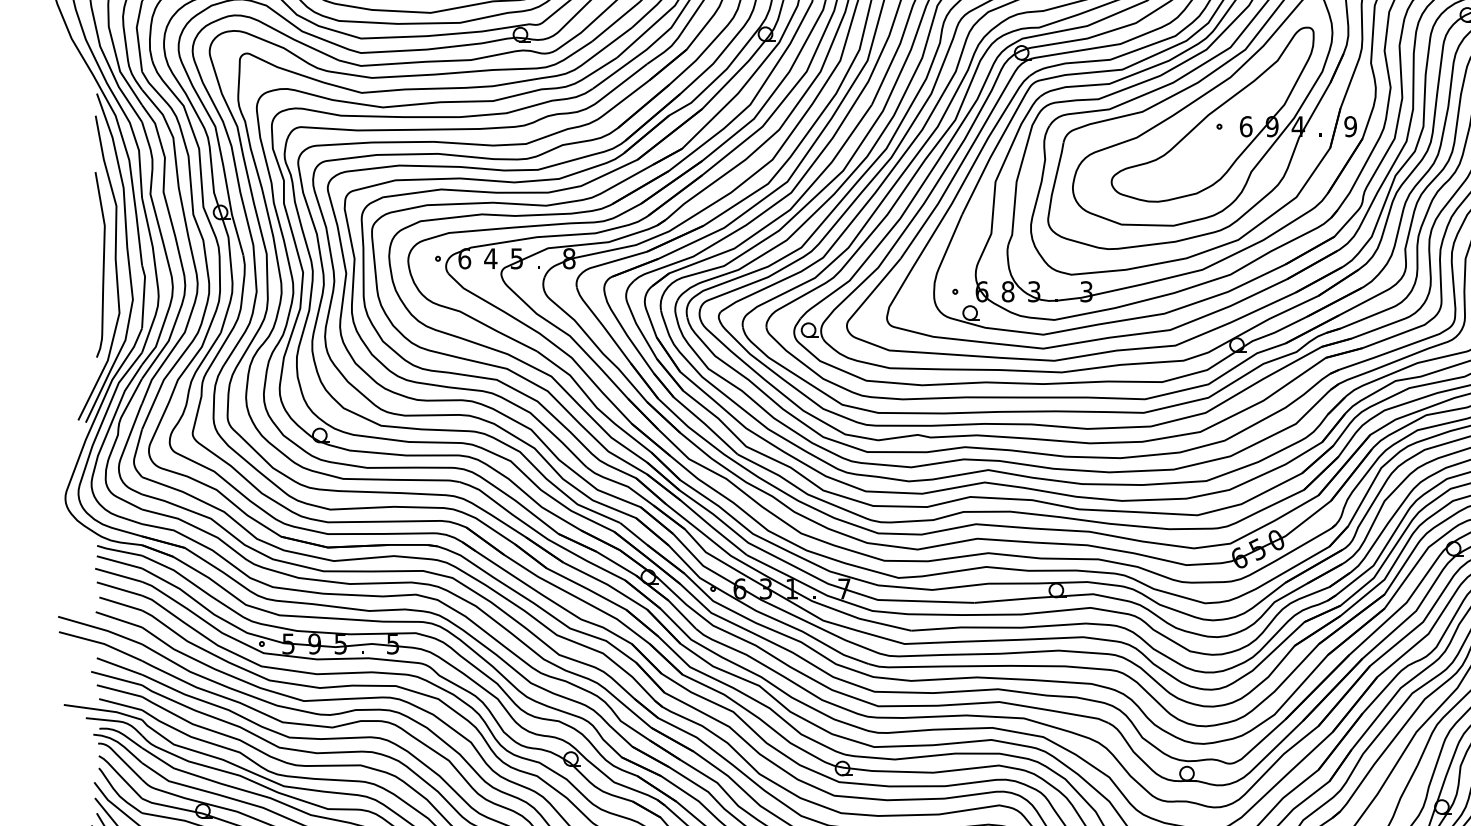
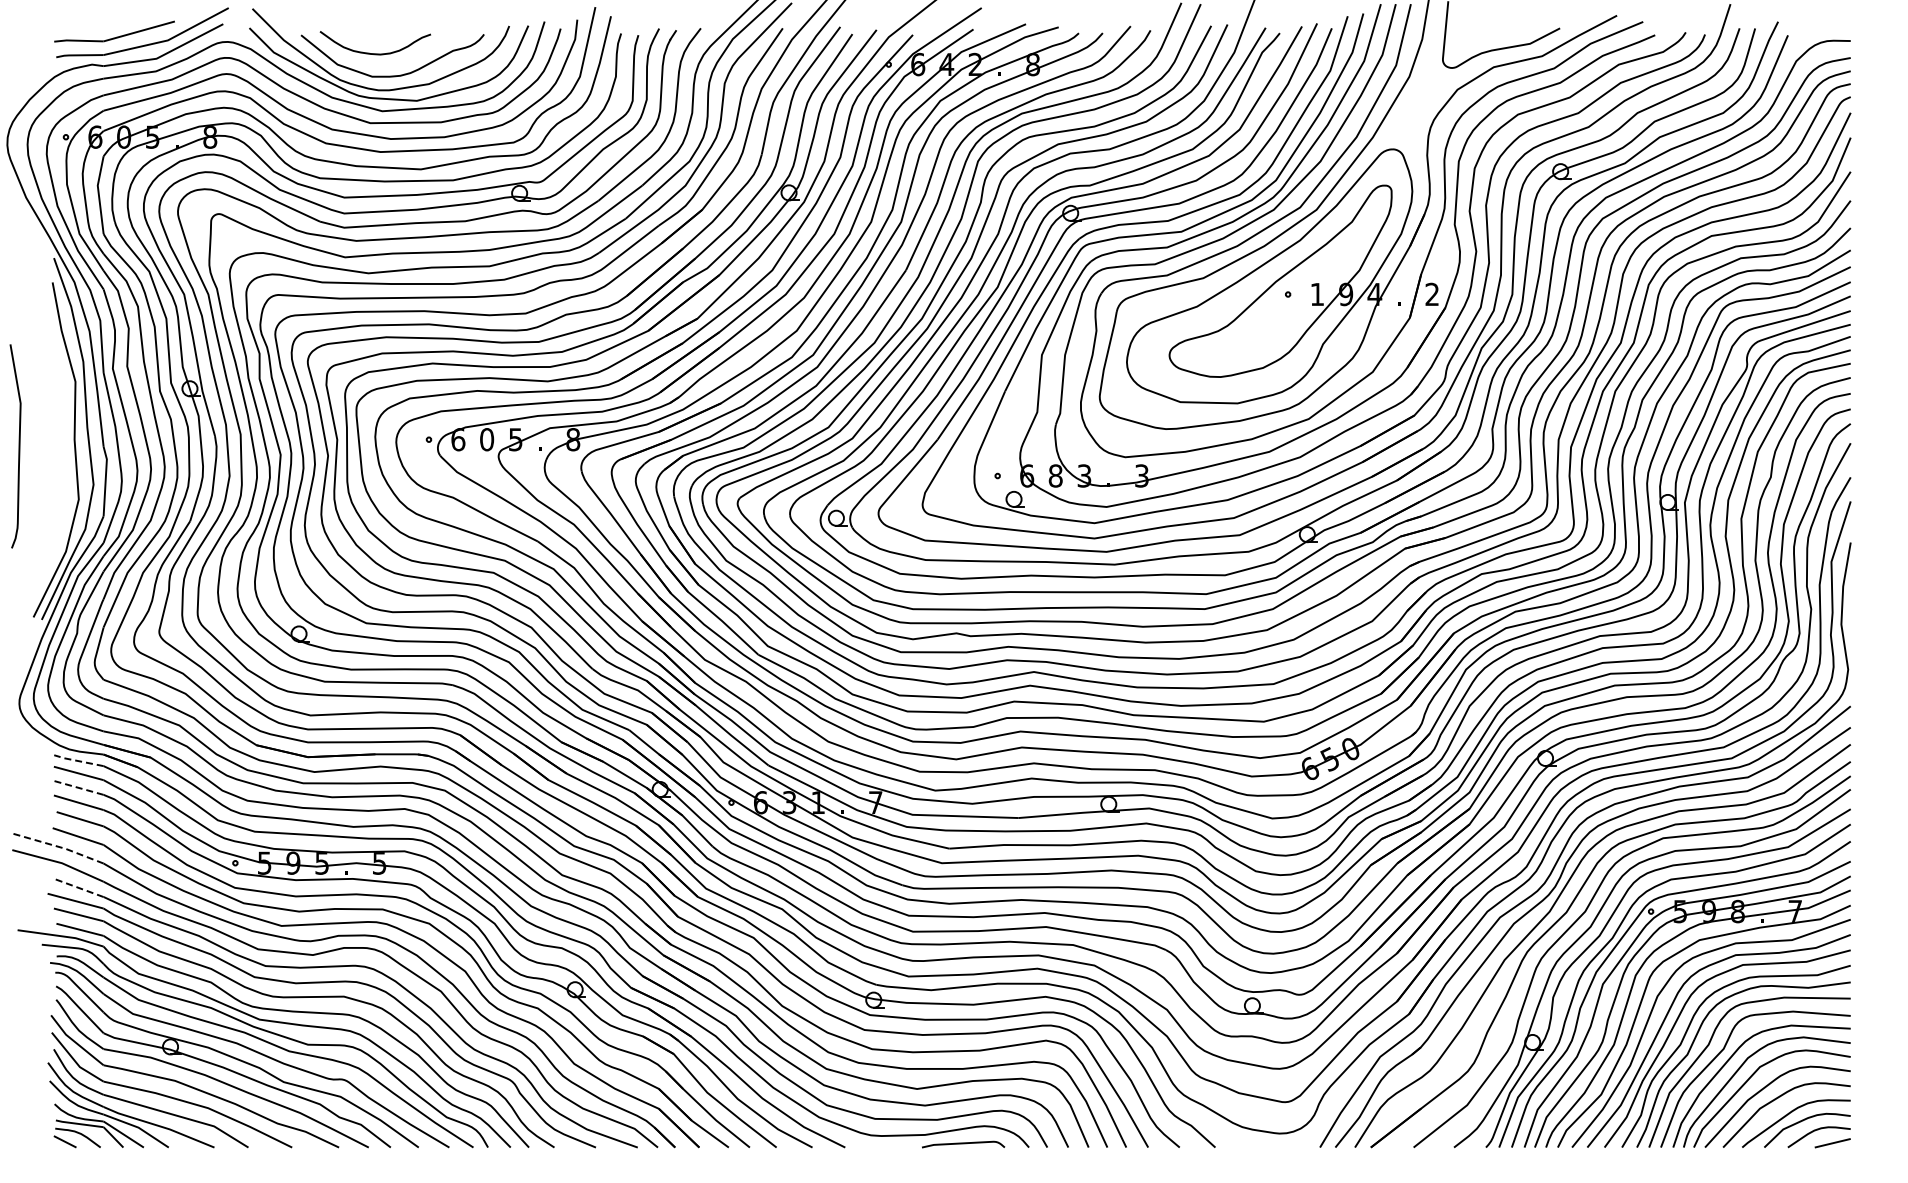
text: (1246, 126) -> (1317, 294), 6 -> 1
text: (1350, 126) -> (1432, 294), 9 -> 2
text: (490, 258) -> (486, 439), 4 -> 0
curve: (102, 264) -> (18, 446), moved
line: (118, 550) -> (77, 760), solid -> dashed
line: (118, 575) -> (77, 787), solid -> dashed
line: (101, 628) -> (58, 846), solid -> dashed
line: (119, 666) -> (78, 887), solid -> dashed

